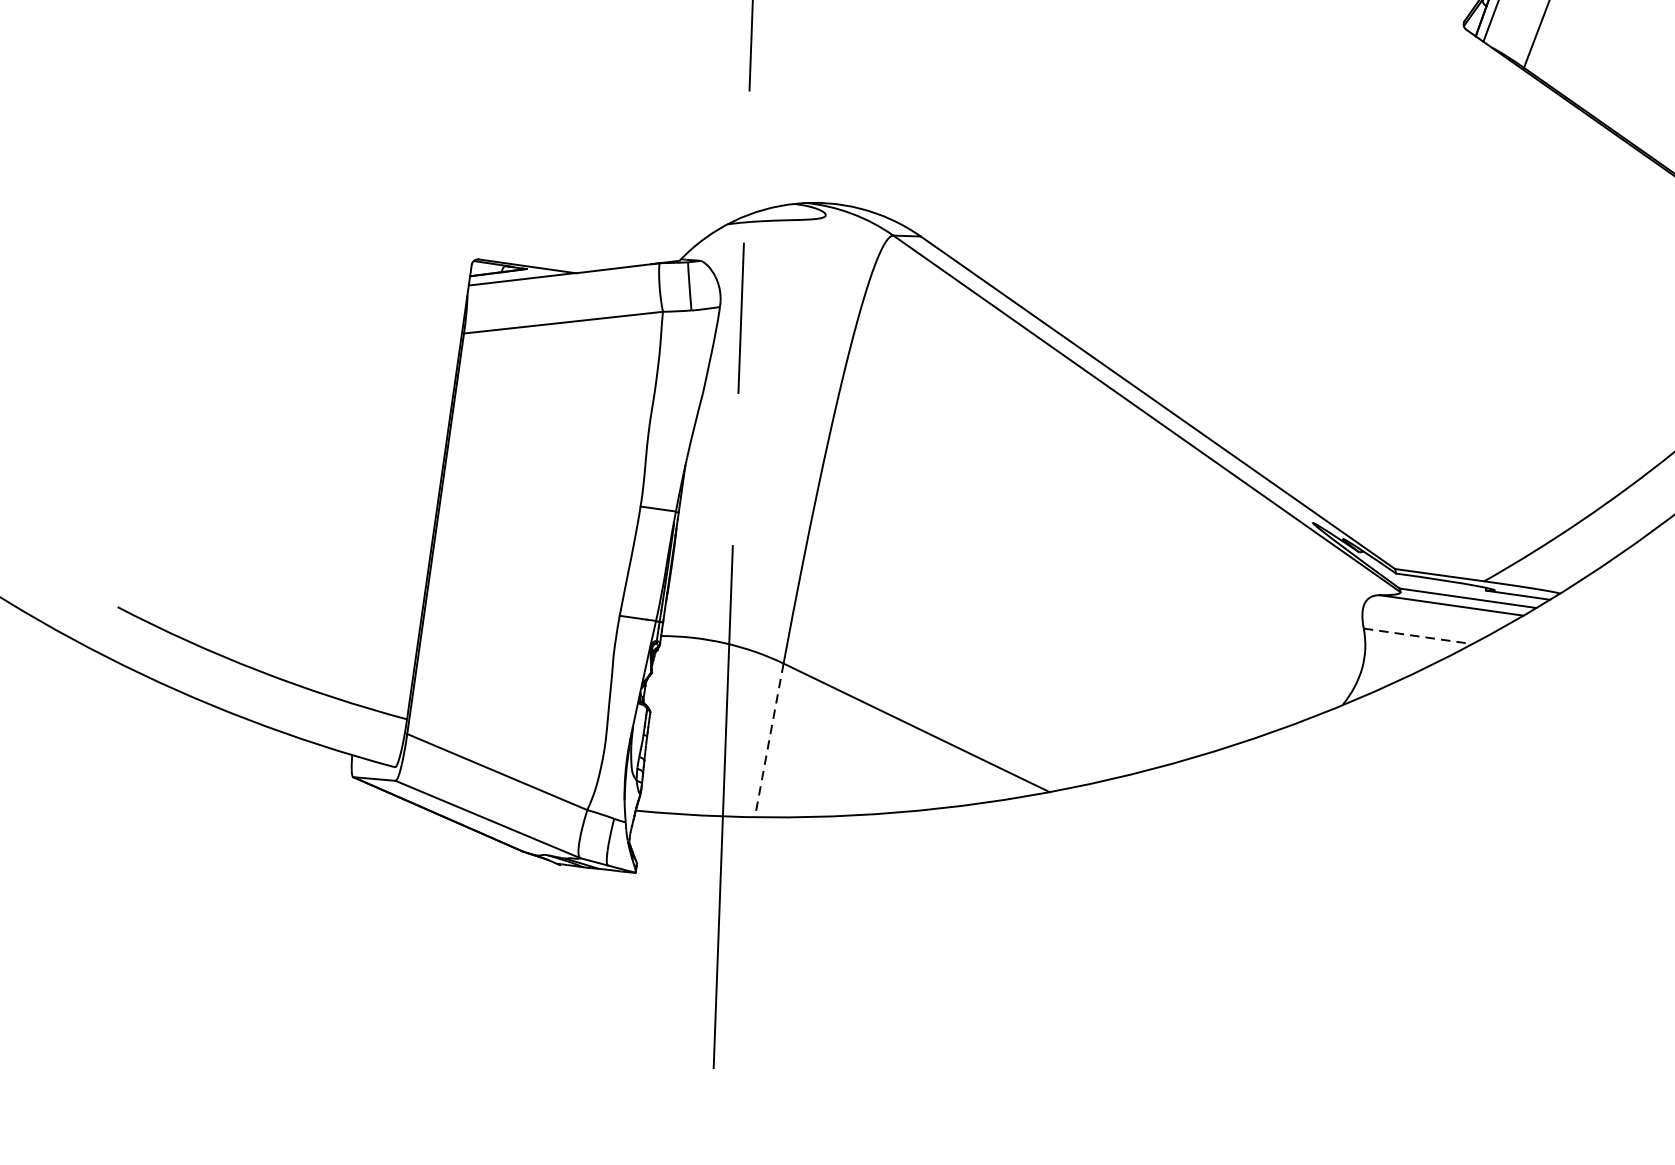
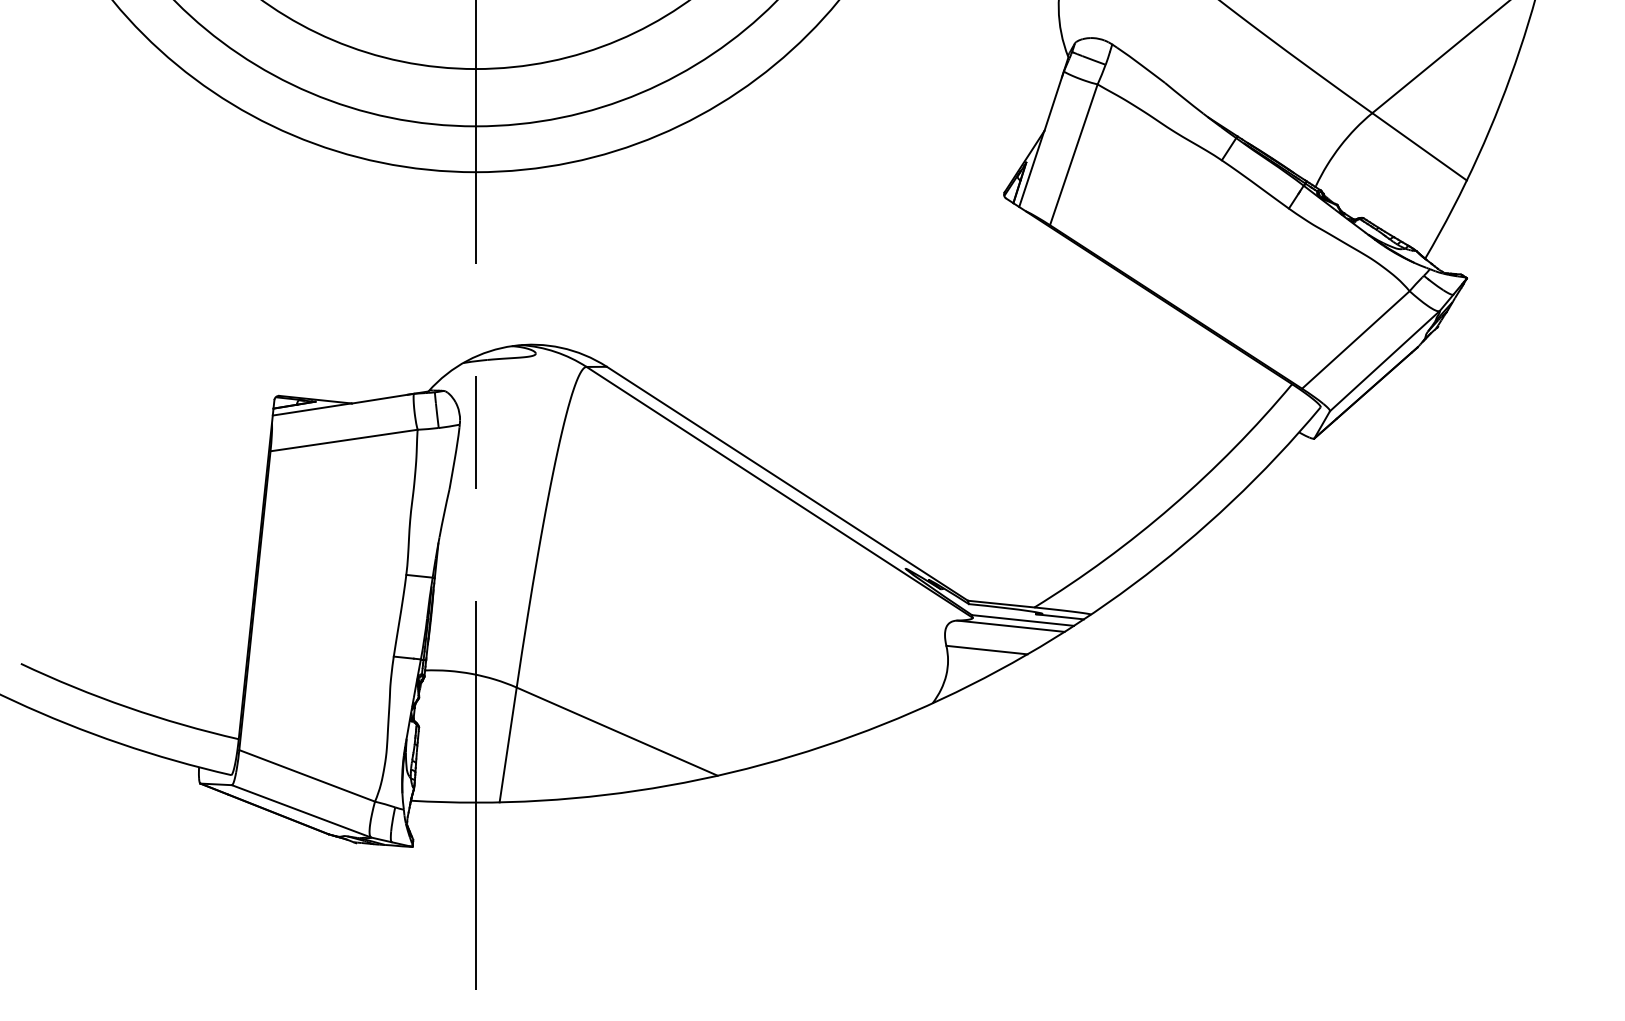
line: (1417, 636) -> (986, 650), dashed -> solid
line: (769, 741) -> (508, 745), dashed -> solid

